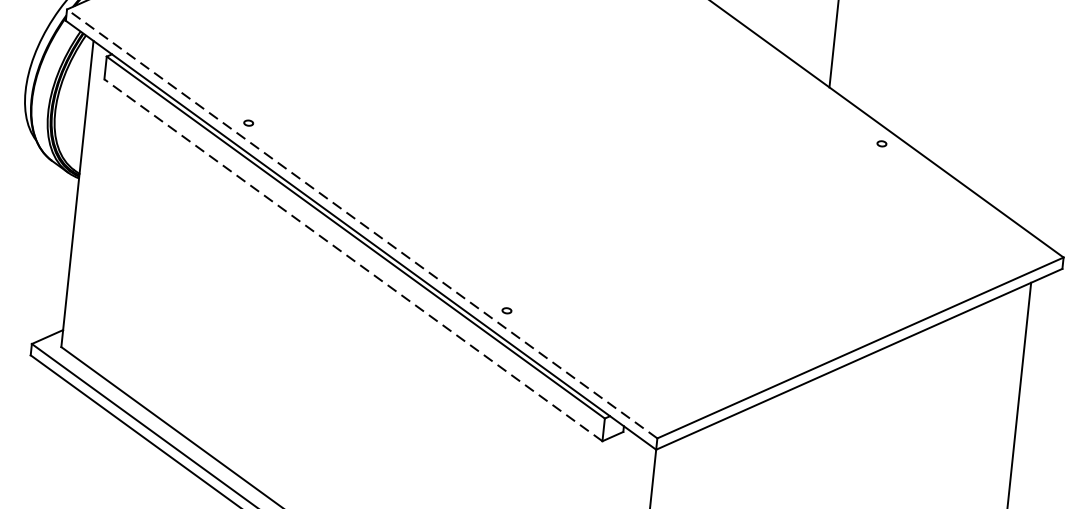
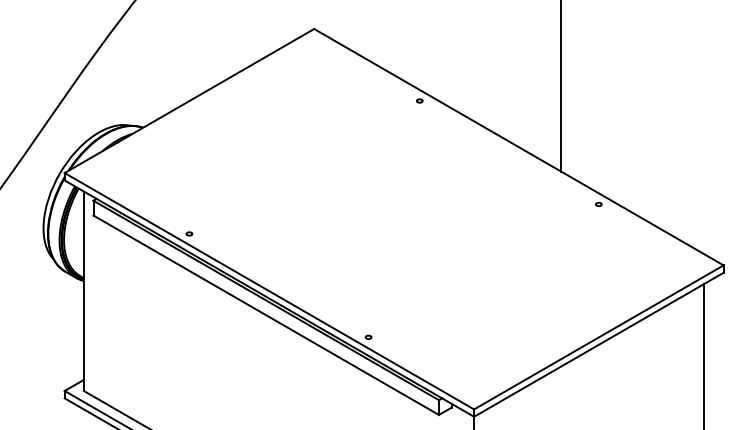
line: (360, 224) -> (268, 291), dashed -> solid
line: (352, 260) -> (265, 315), dashed -> solid

